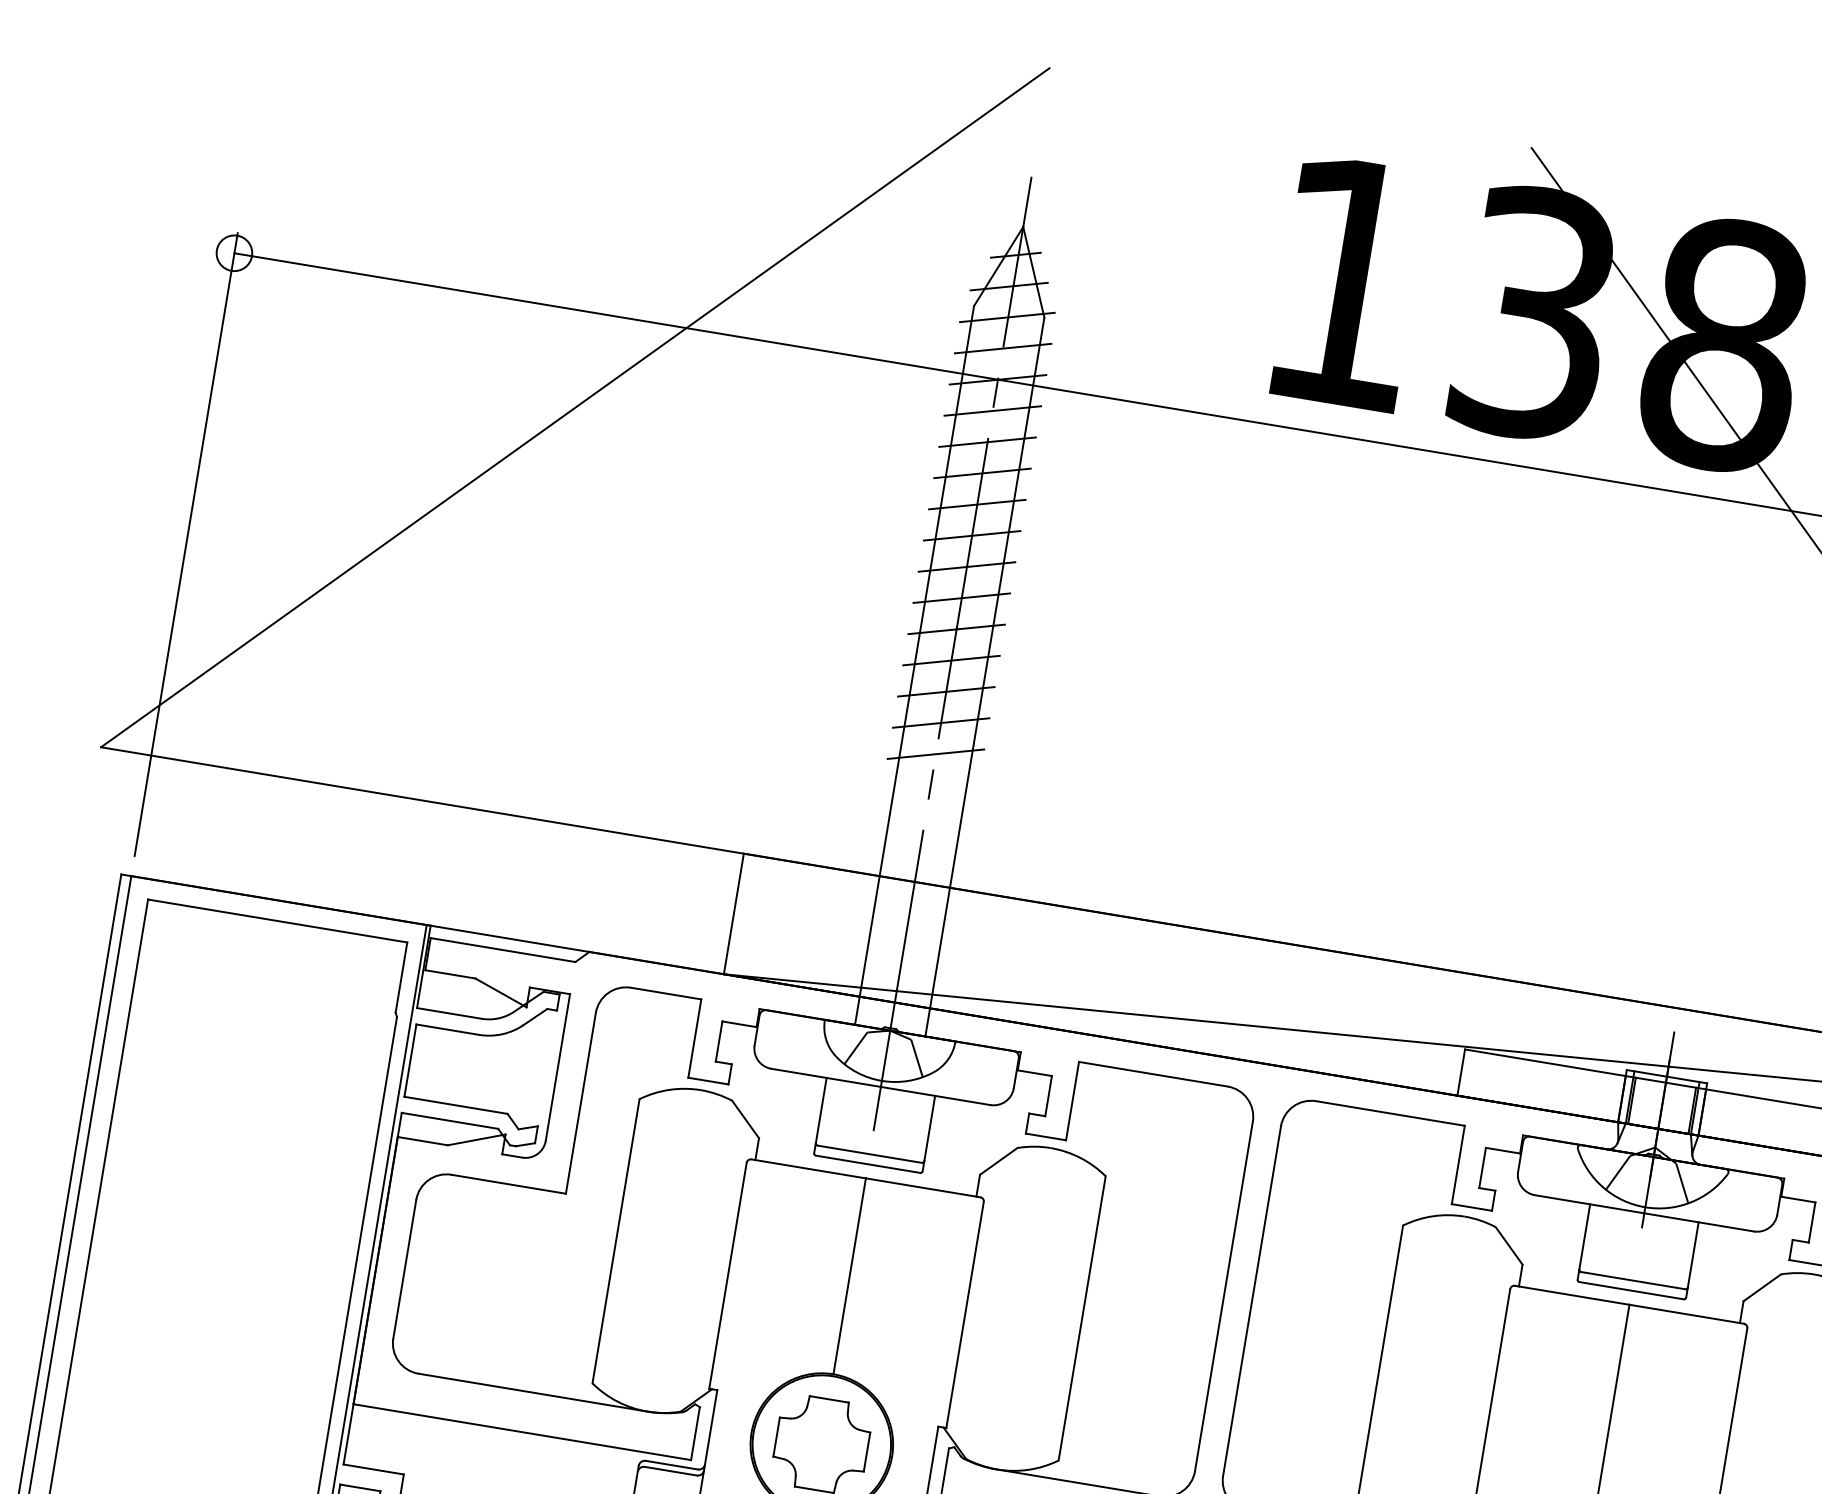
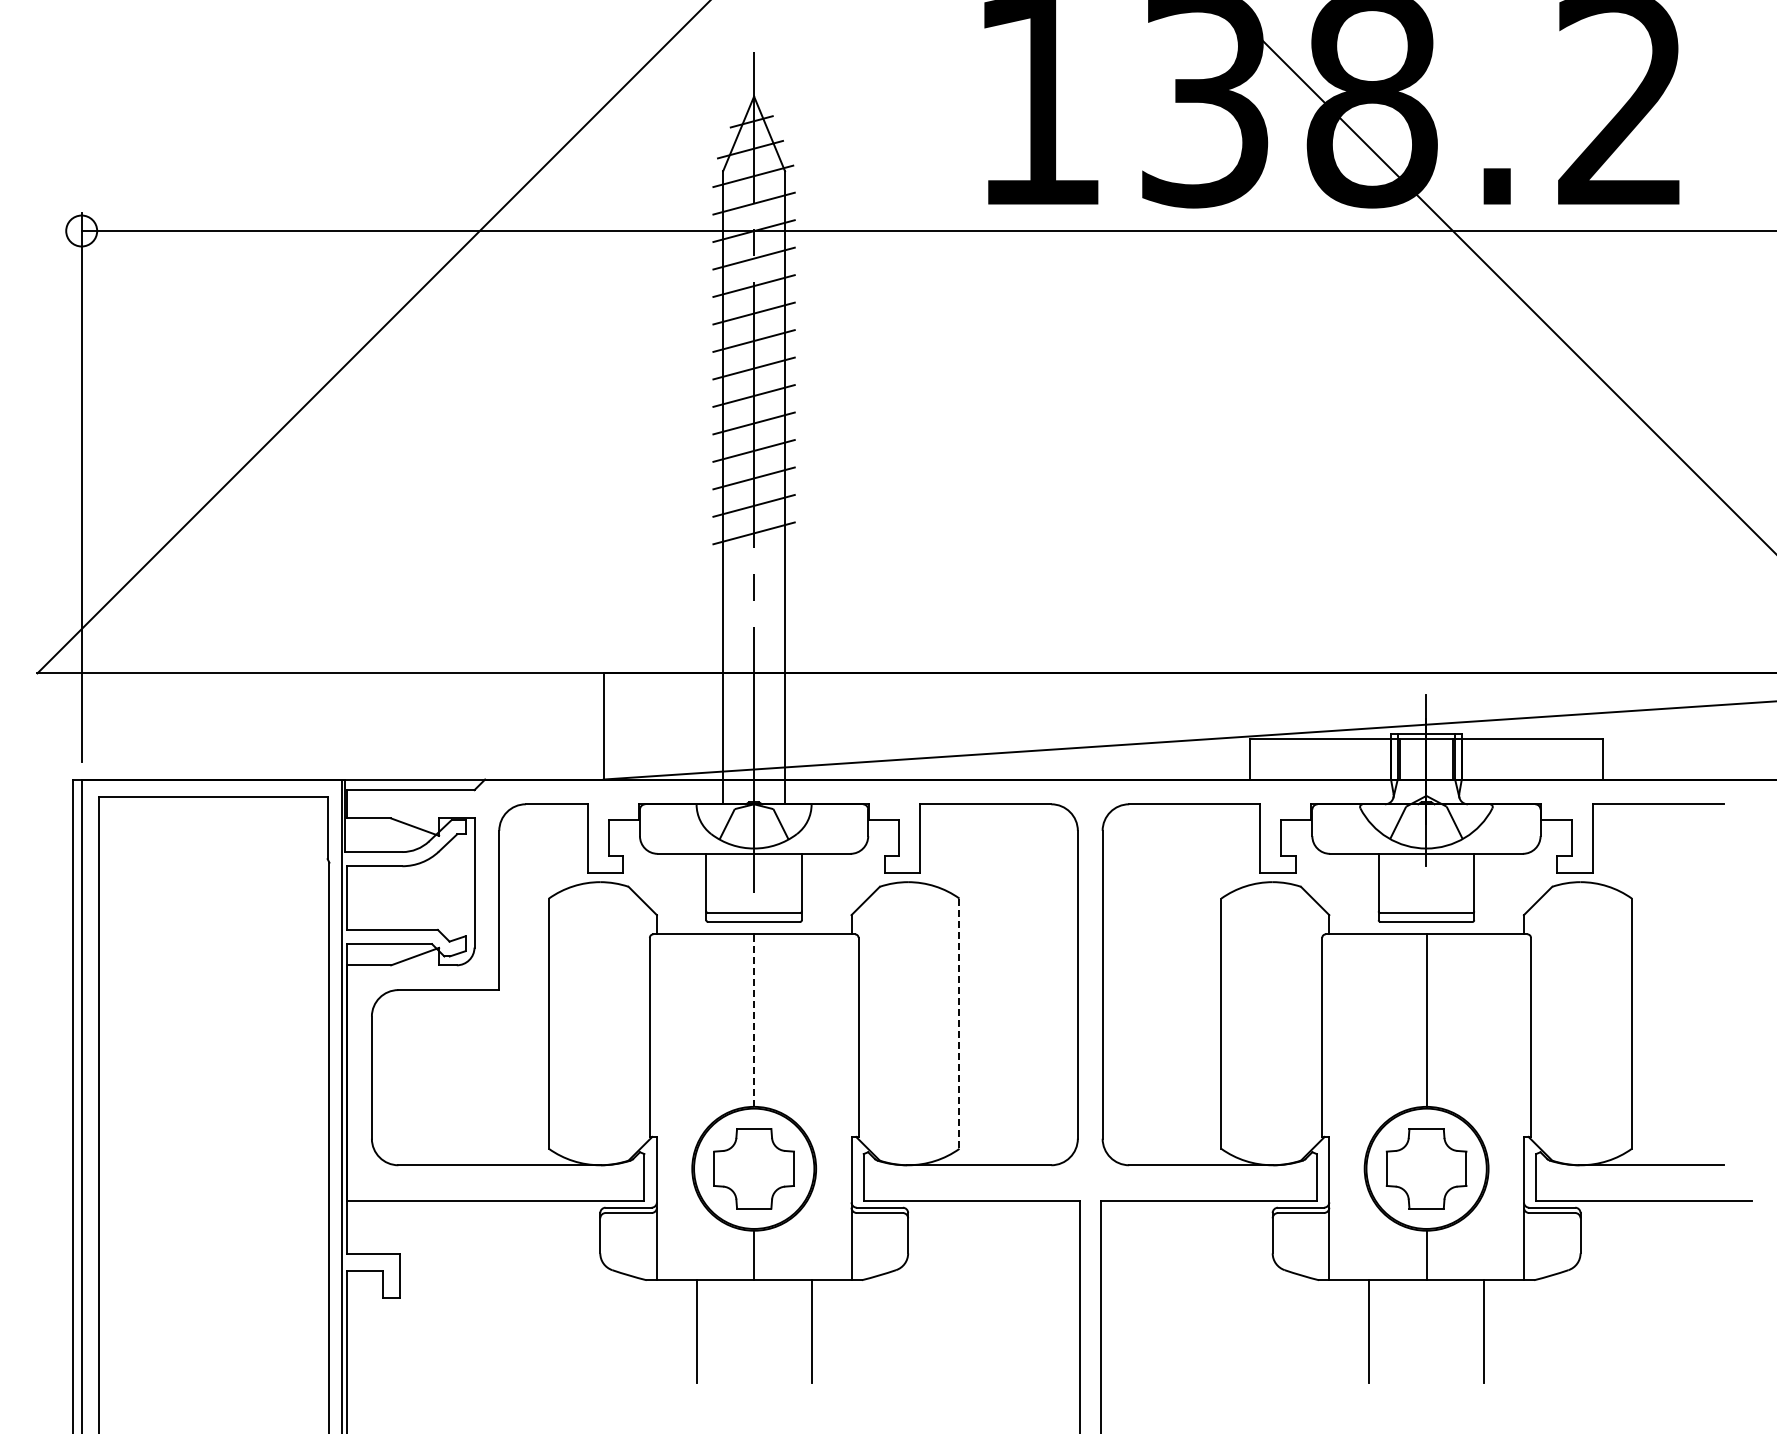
line: (935, 753) -> (753, 560), removed
line: (850, 1276) -> (754, 1020), solid -> dashed
line: (1082, 1319) -> (959, 1024), solid -> dashed

